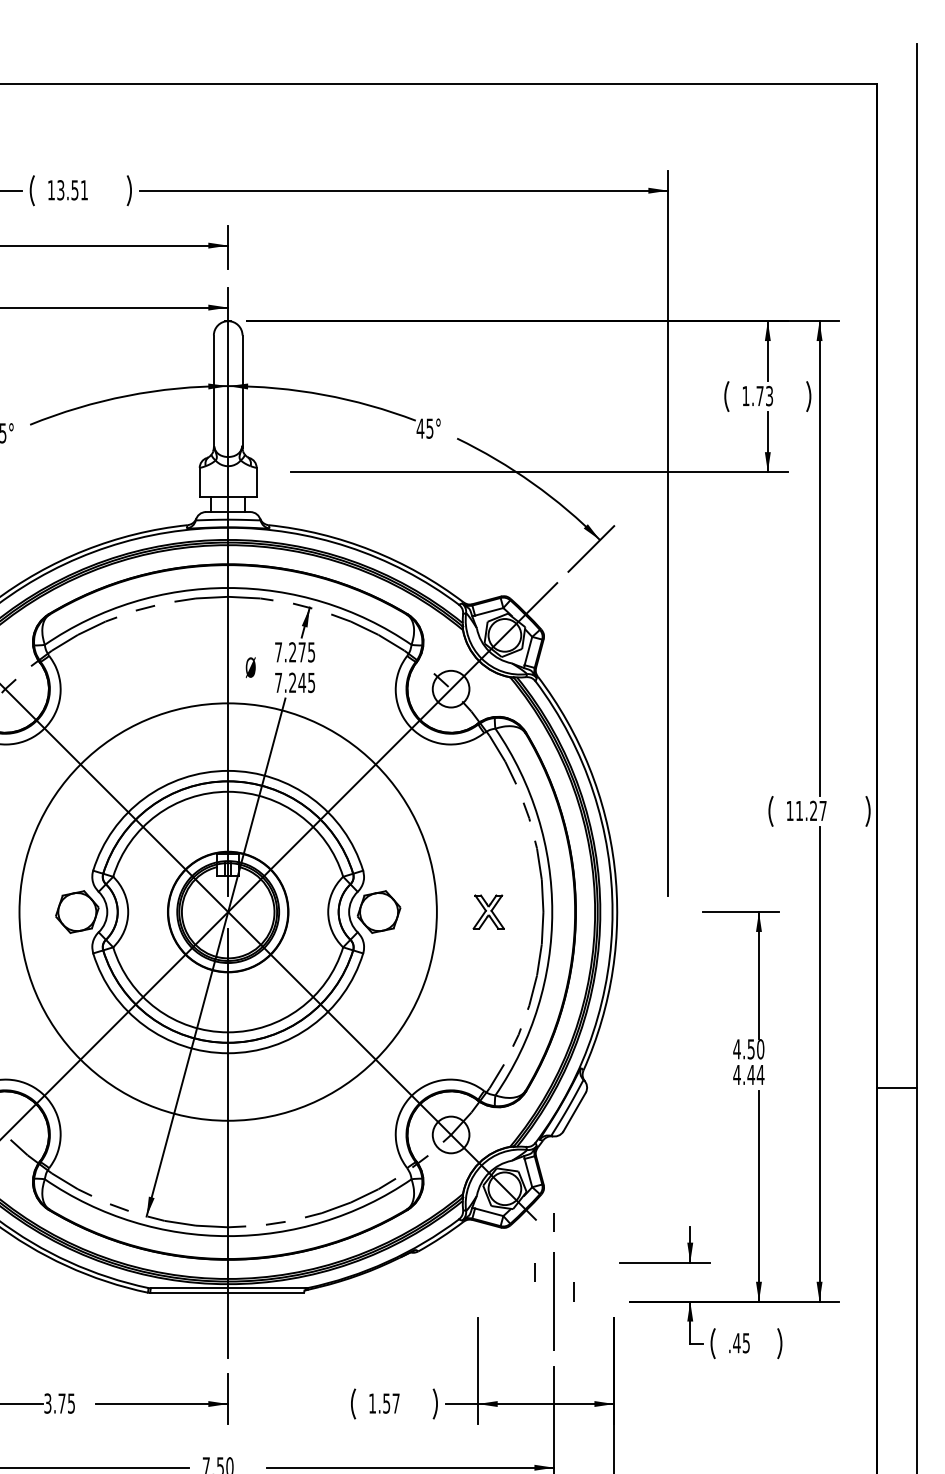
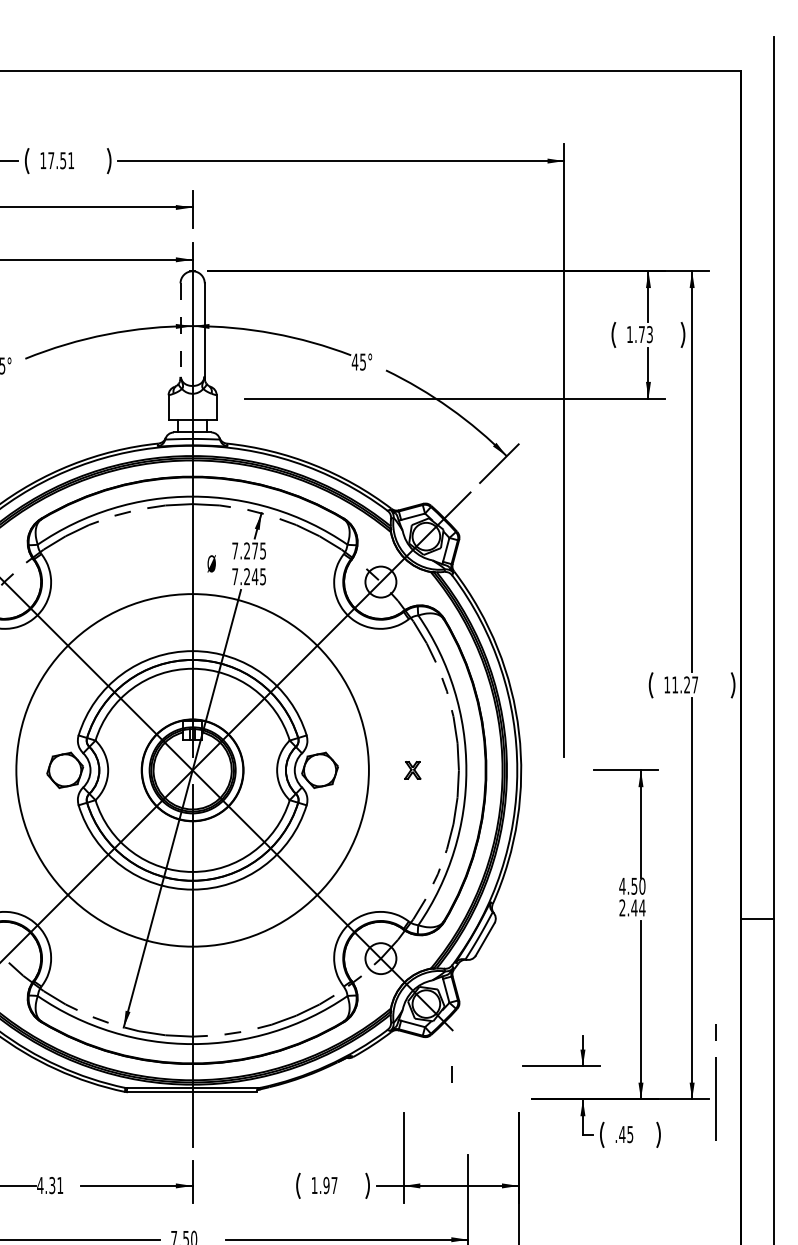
text: (61, 190) -> (51, 160), 13.51 -> 17.51
line: (213, 392) -> (180, 331), solid -> dashed
part: (488, 912) -> (412, 770), size x0.6
text: (737, 1074) -> (622, 907), 4.44 -> 2.44
line: (553, 1281) -> (715, 1082), moved
line: (572, 1291) -> (483, 1090), removed
text: (386, 1402) -> (326, 1184), 1.57 -> 1.97
text: (59, 1403) -> (50, 1185), 3.75 -> 4.31

